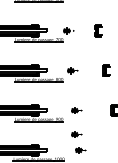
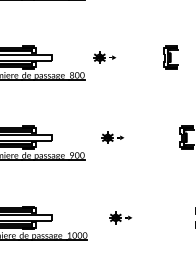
part: (76, 134) -> (111, 185), removed

